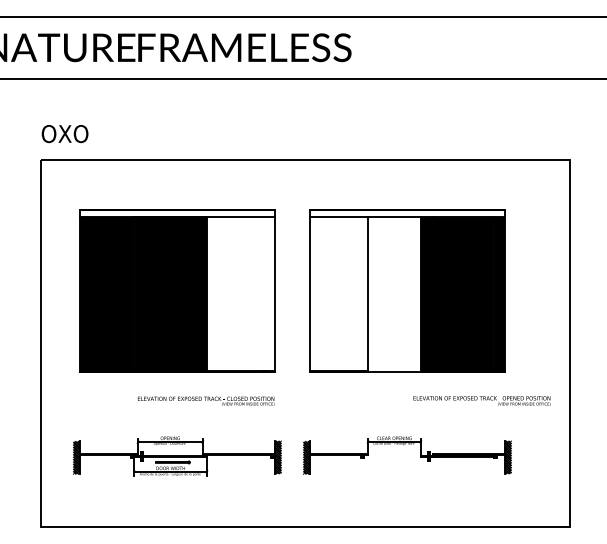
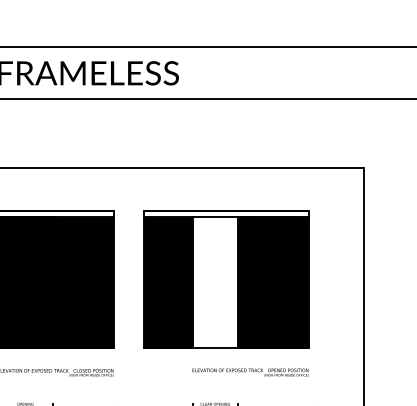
fill: (240, 293) -> (84, 281), added
fill: (338, 293) -> (167, 281), added
text: (481, 400) -> (250, 372), moved

